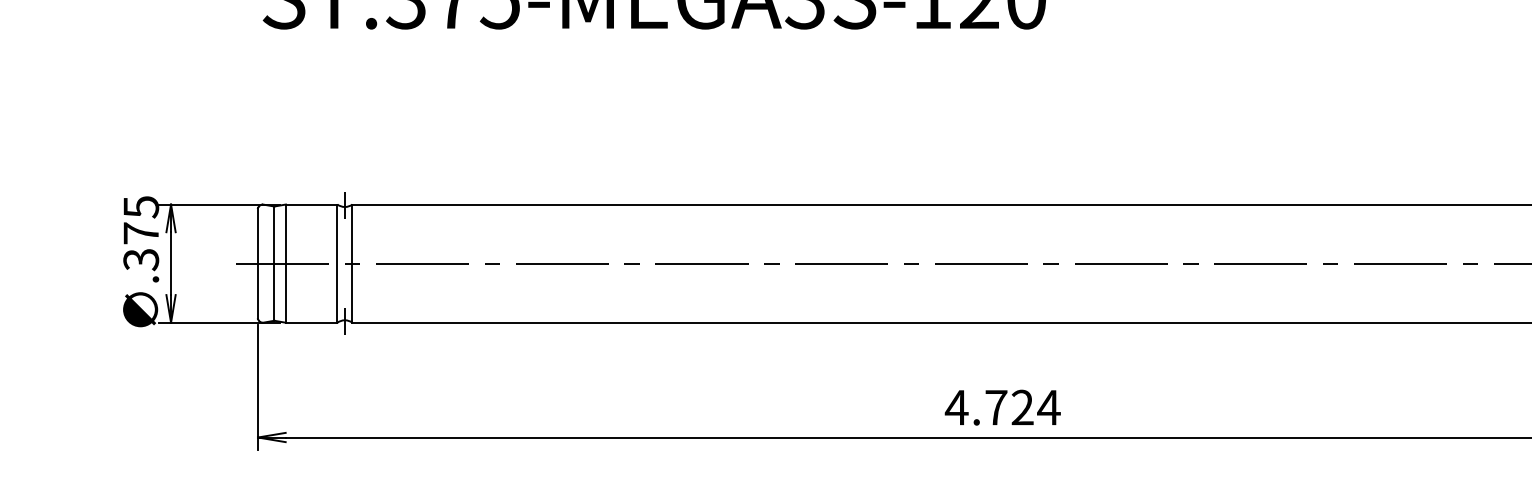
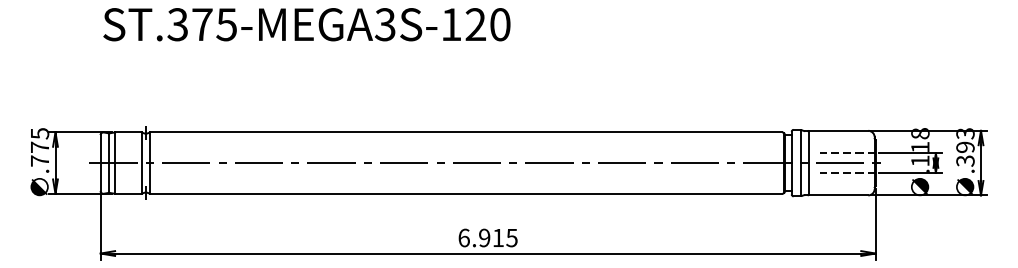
text: (140, 258) -> (39, 160), .375 -> .775
text: (1001, 406) -> (487, 237), 4.724 -> 6.915

